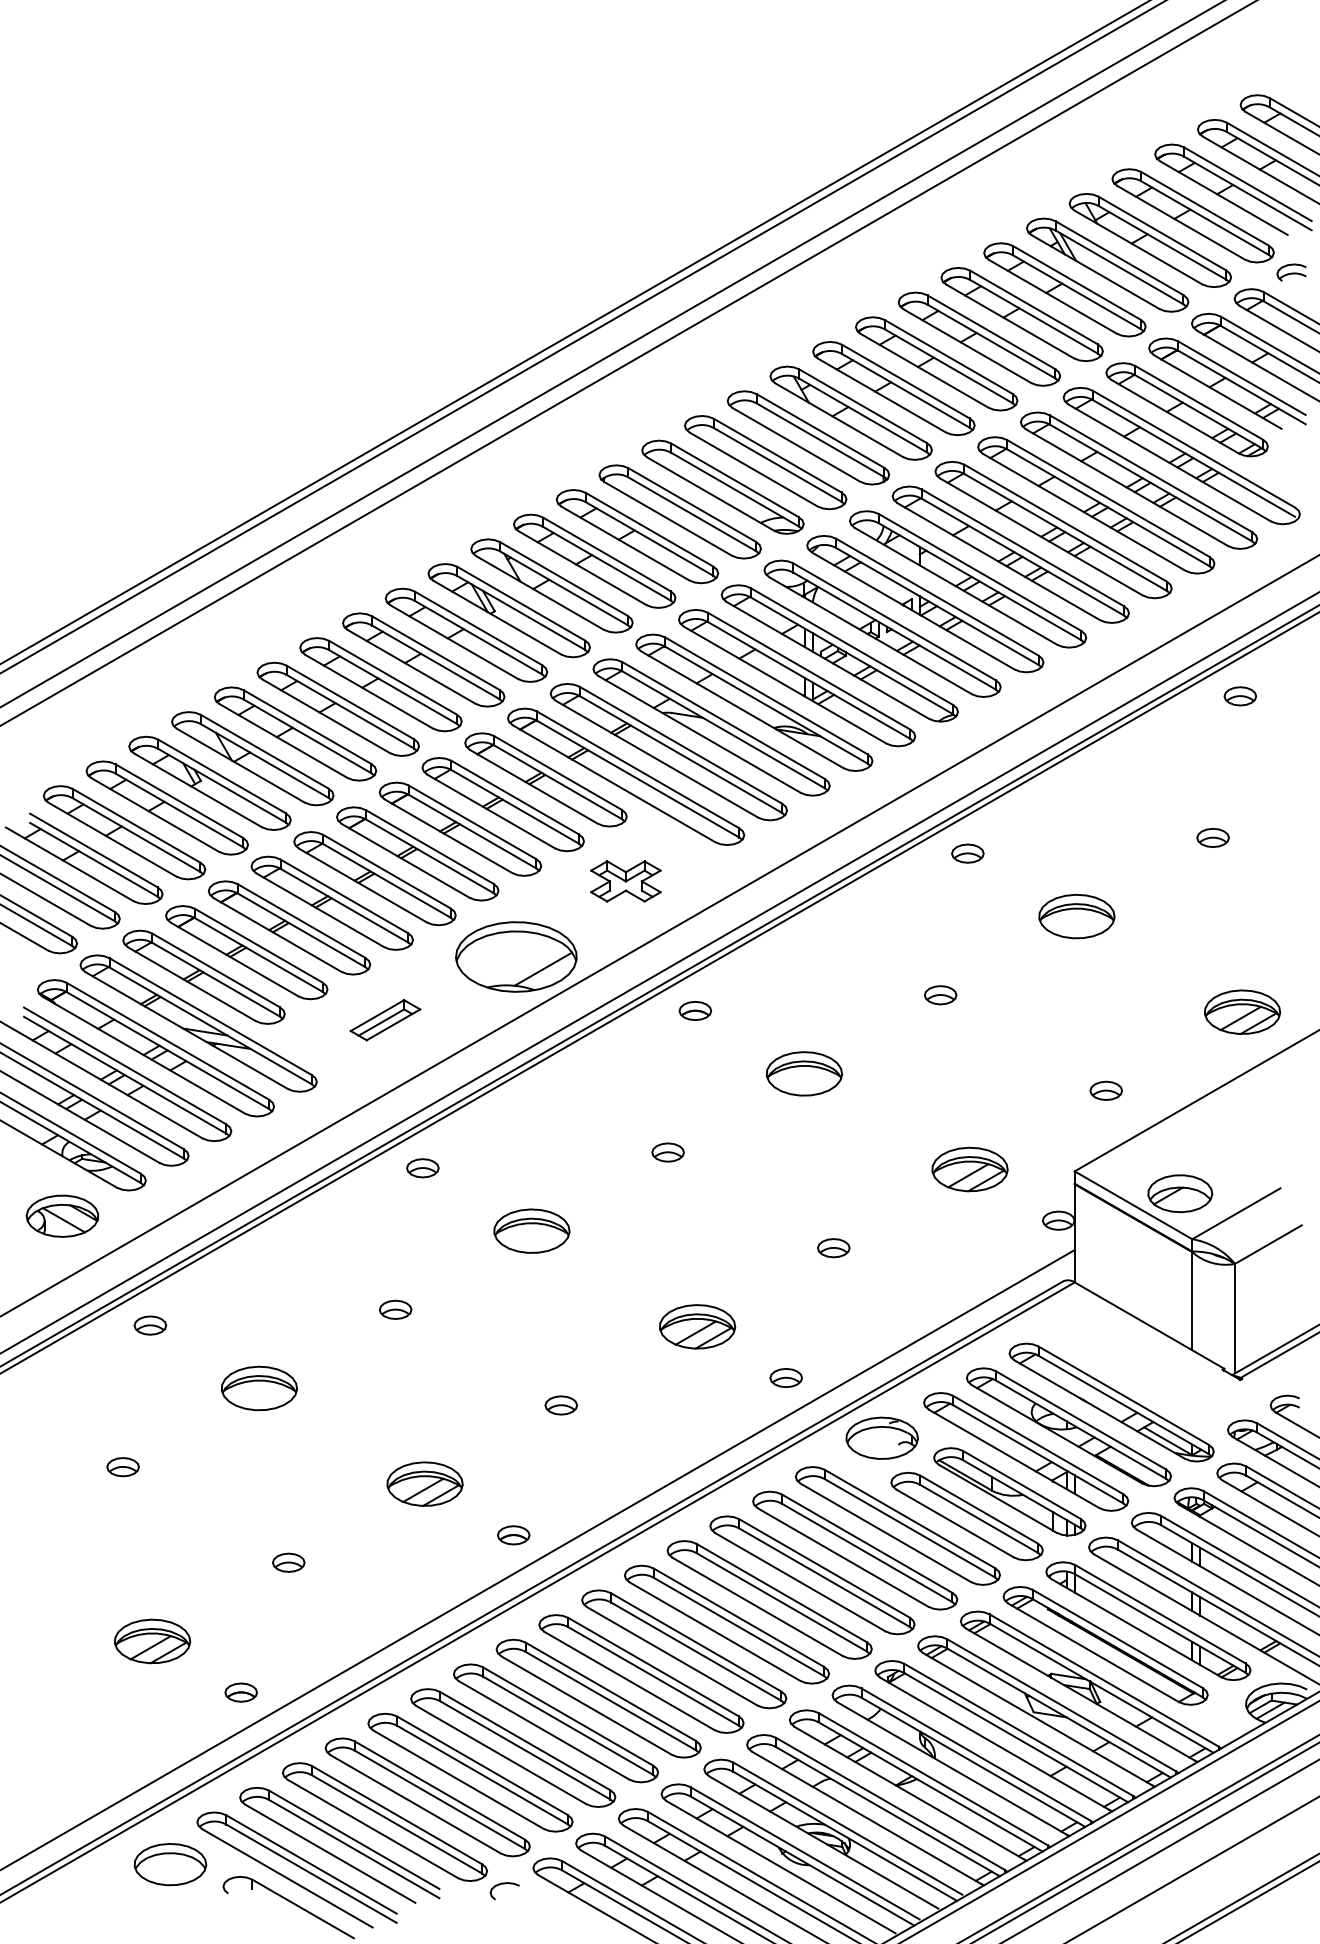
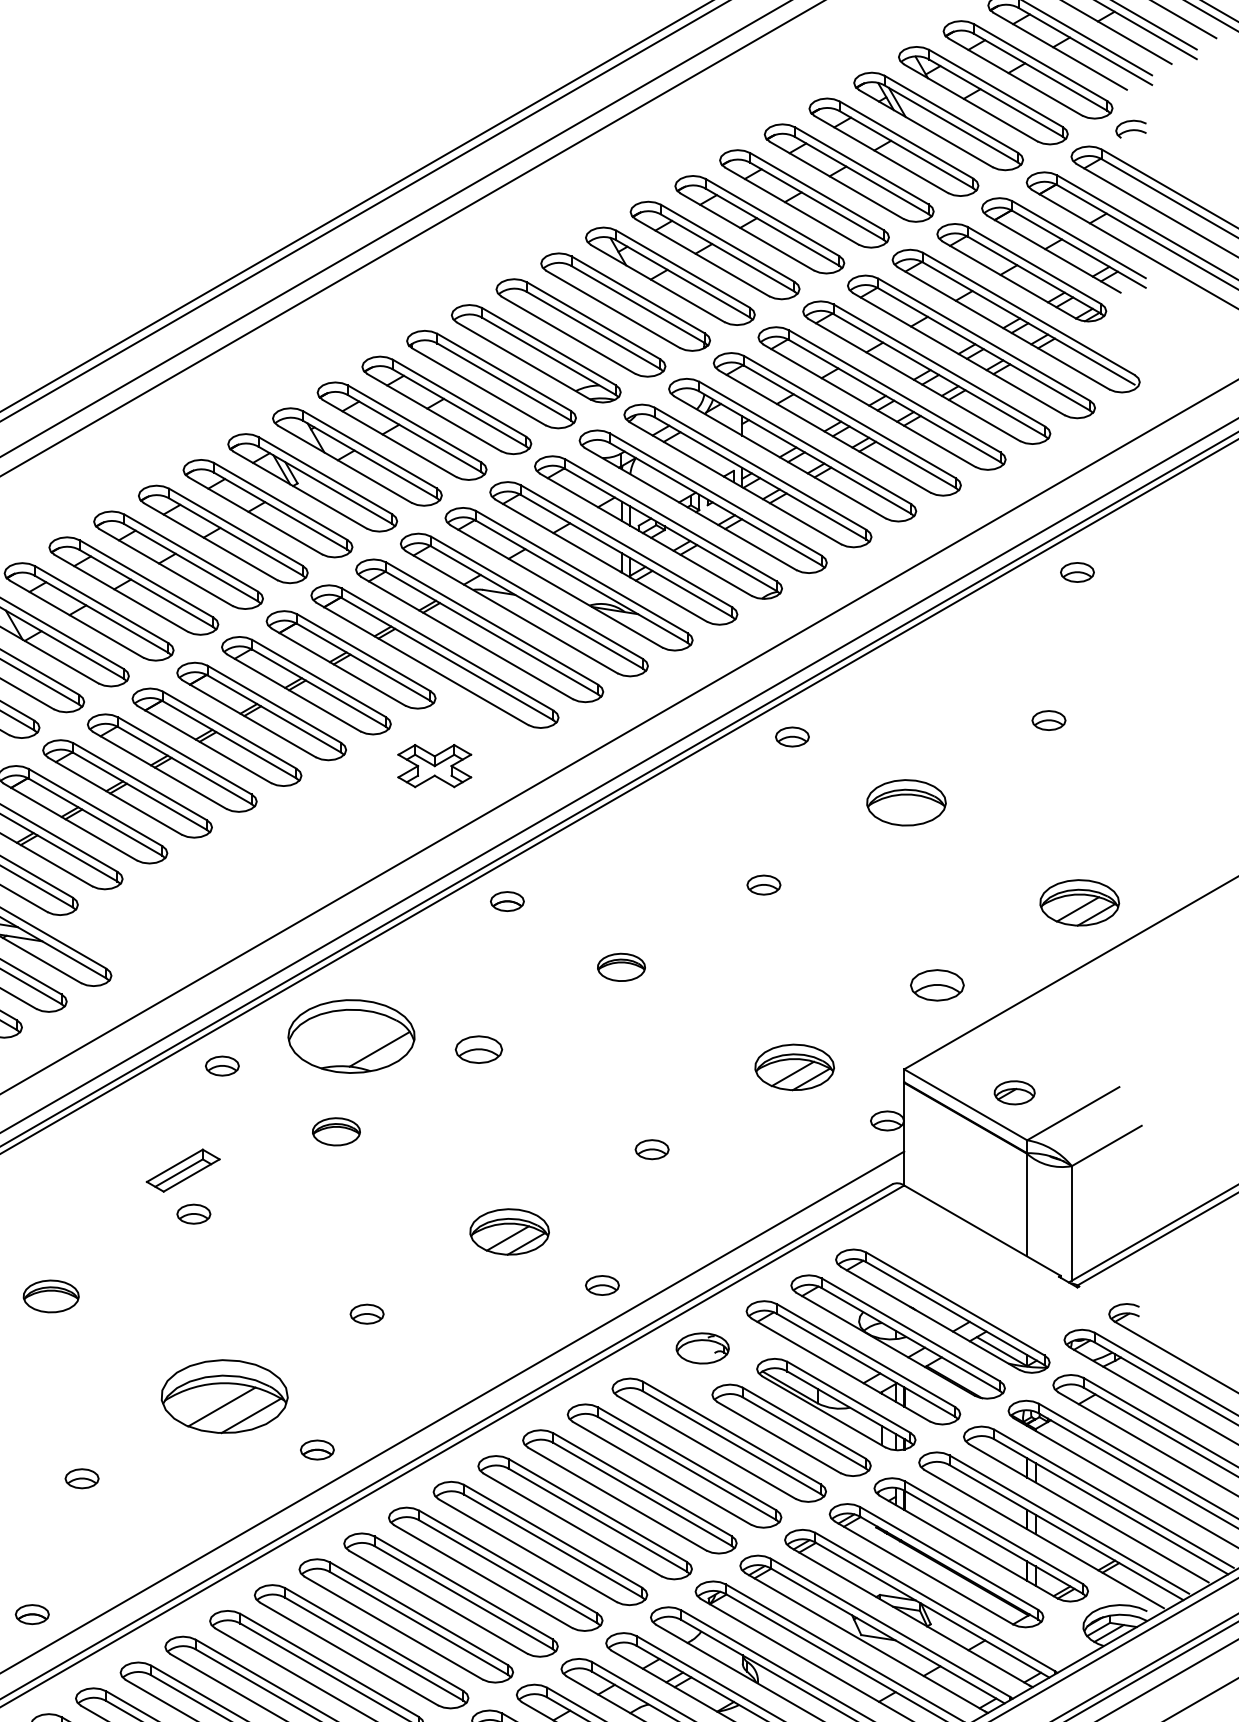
part: (516, 956) -> (351, 1036), moved
part: (385, 1020) -> (183, 1170), moved
part: (804, 1073) -> (621, 966), size x0.6
part: (1105, 1090) -> (936, 984), size x1.6
part: (667, 1152) -> (478, 1049), size x1.4
part: (1180, 1193) -> (1014, 1092), size x0.6
part: (531, 1230) -> (335, 1131), size x0.6
part: (258, 1388) -> (50, 1296), size x0.7
part: (881, 1437) -> (702, 1347), size x0.7
part: (424, 1483) -> (224, 1395), size x1.6

